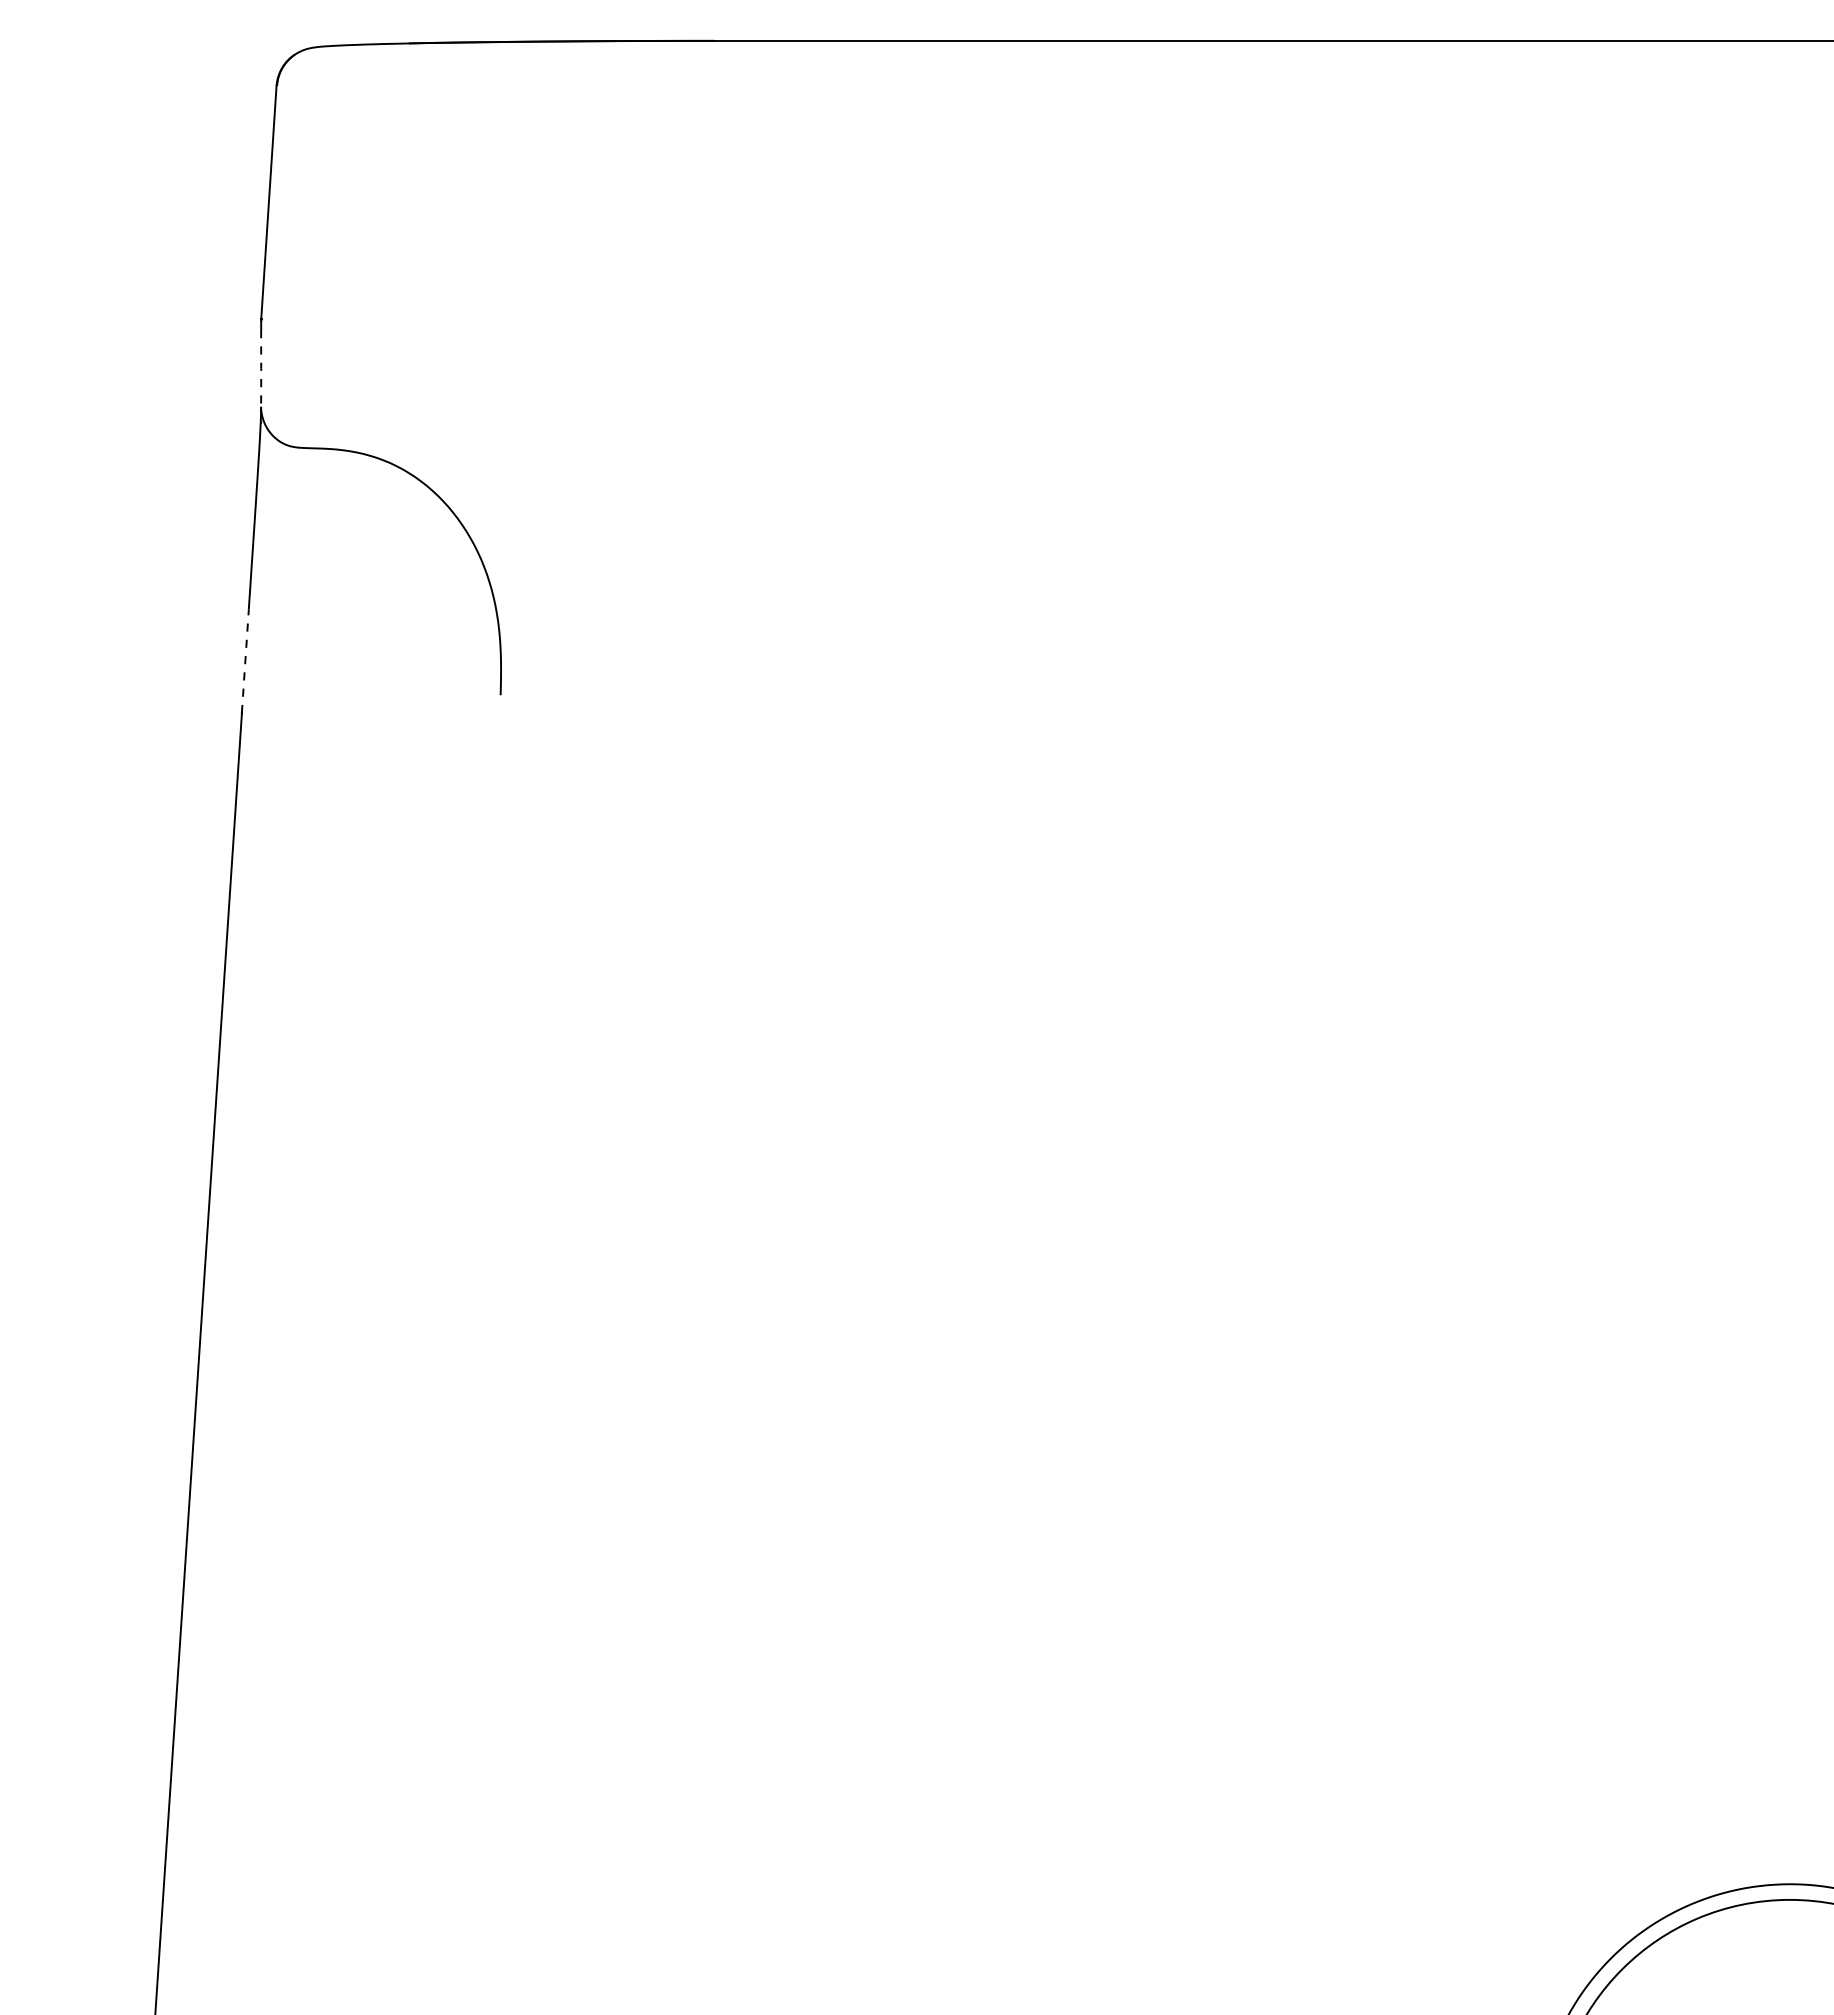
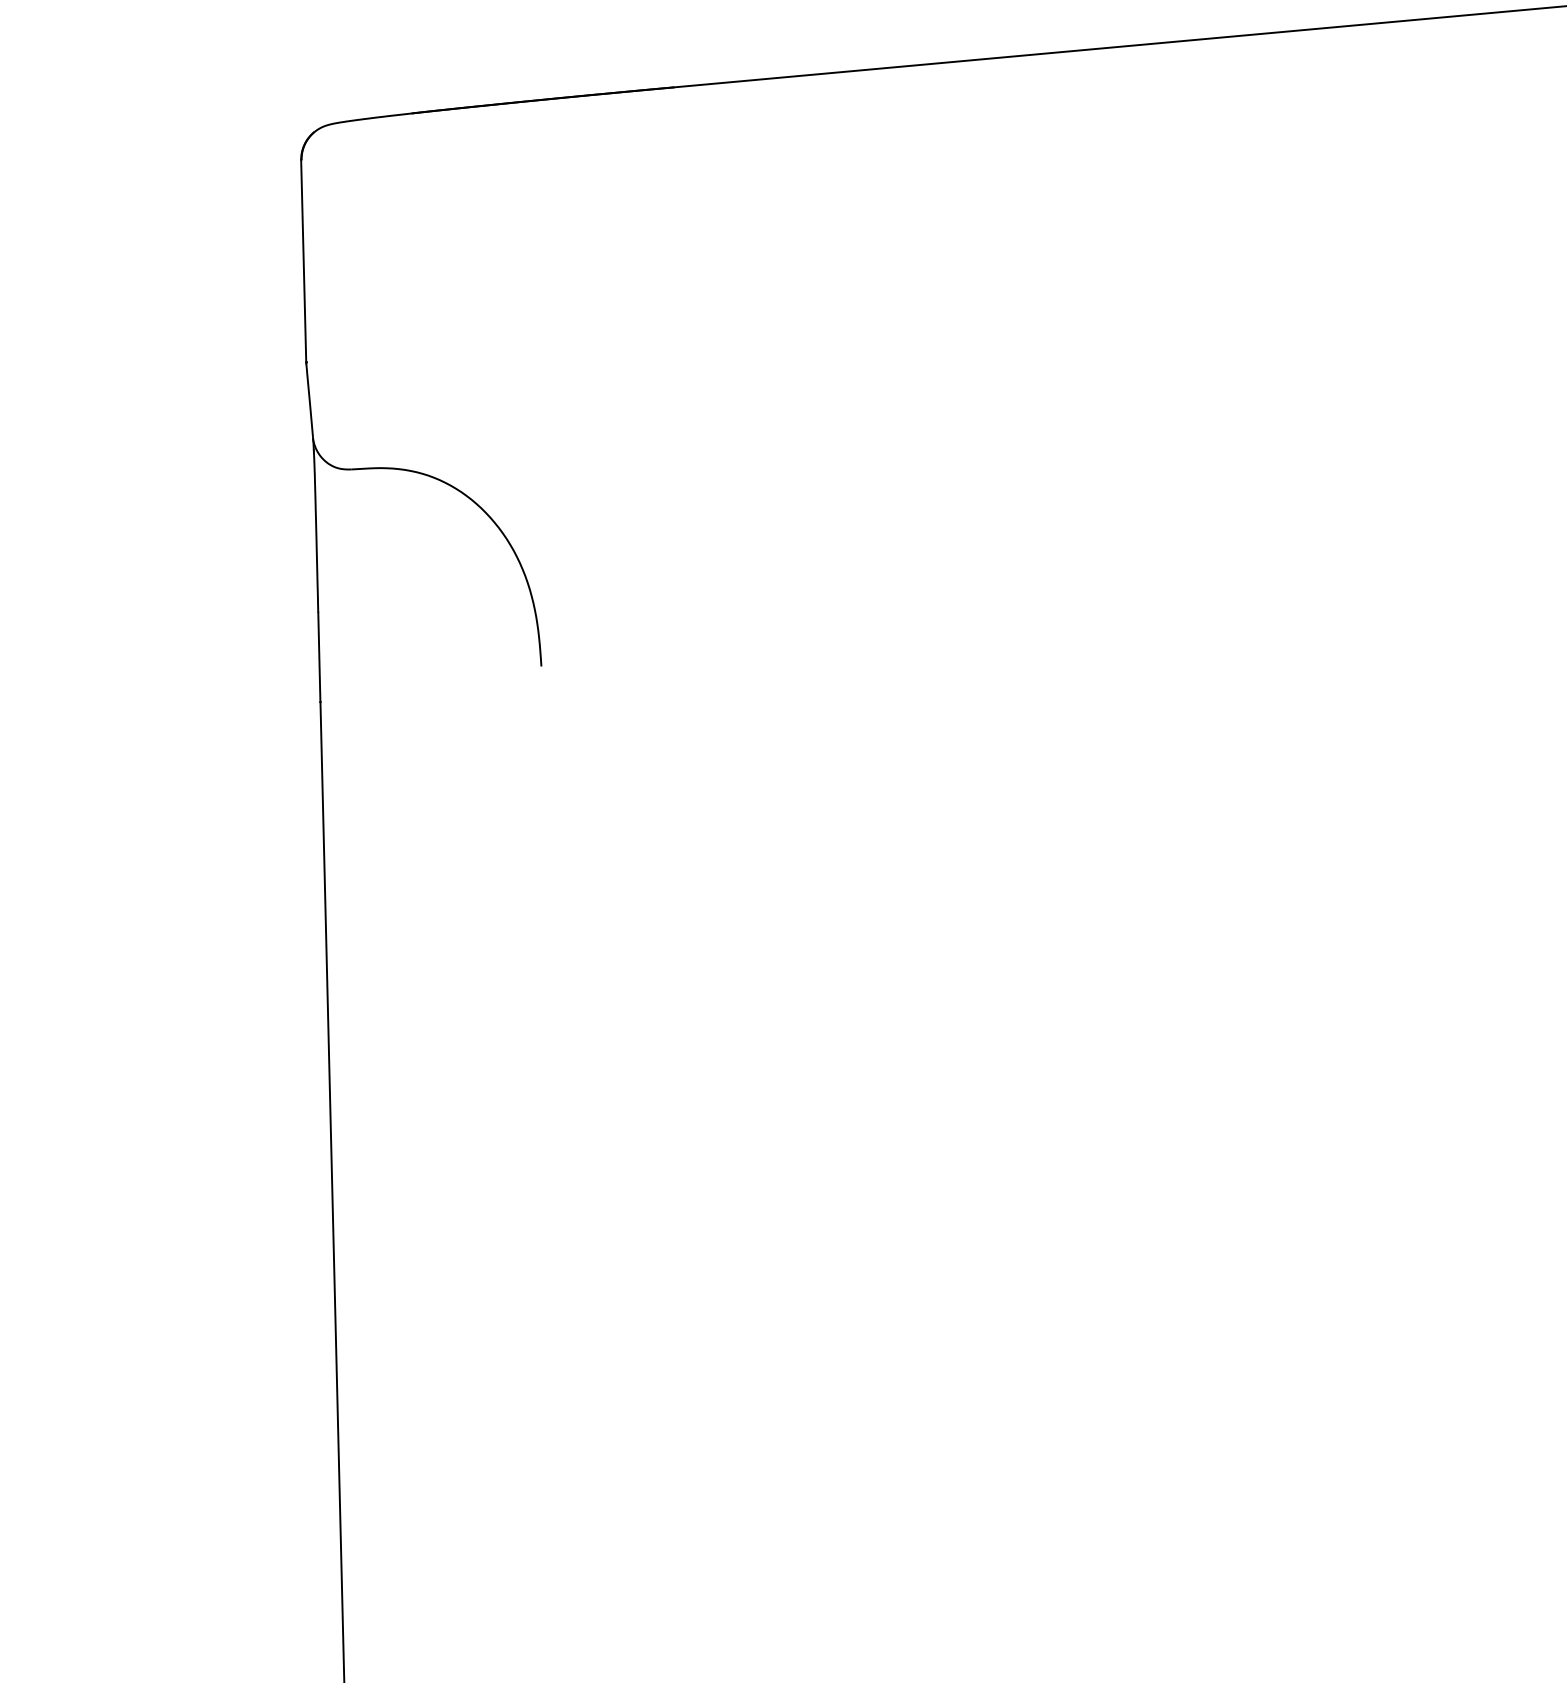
line: (261, 368) -> (310, 404), dashed -> solid
line: (245, 661) -> (319, 657), dashed -> solid

